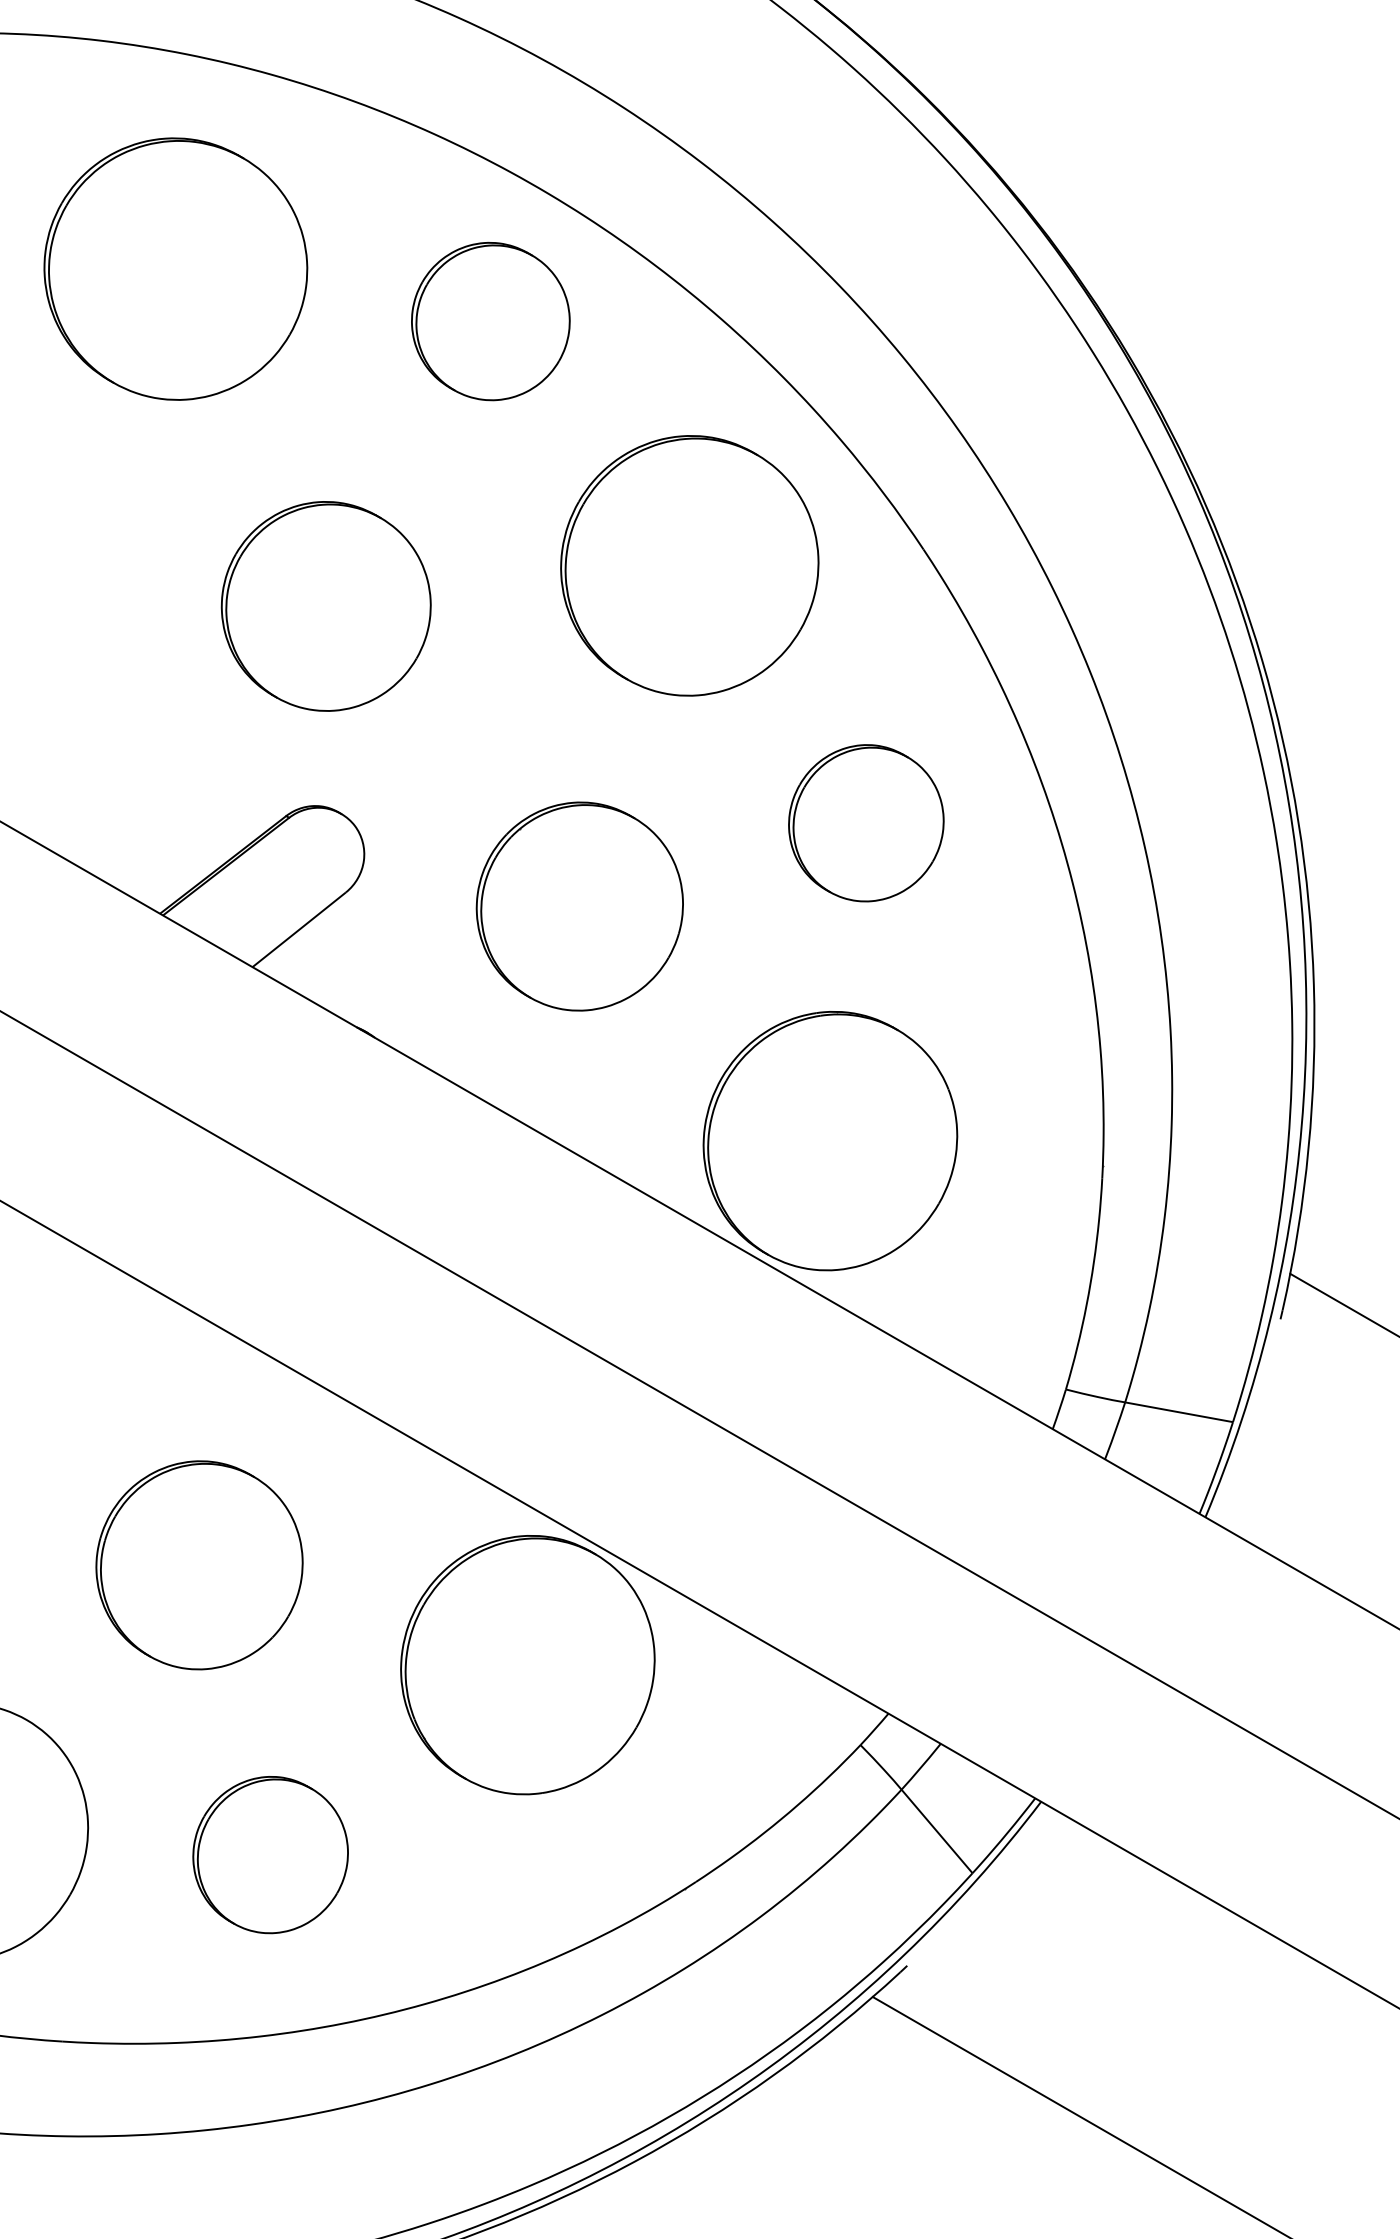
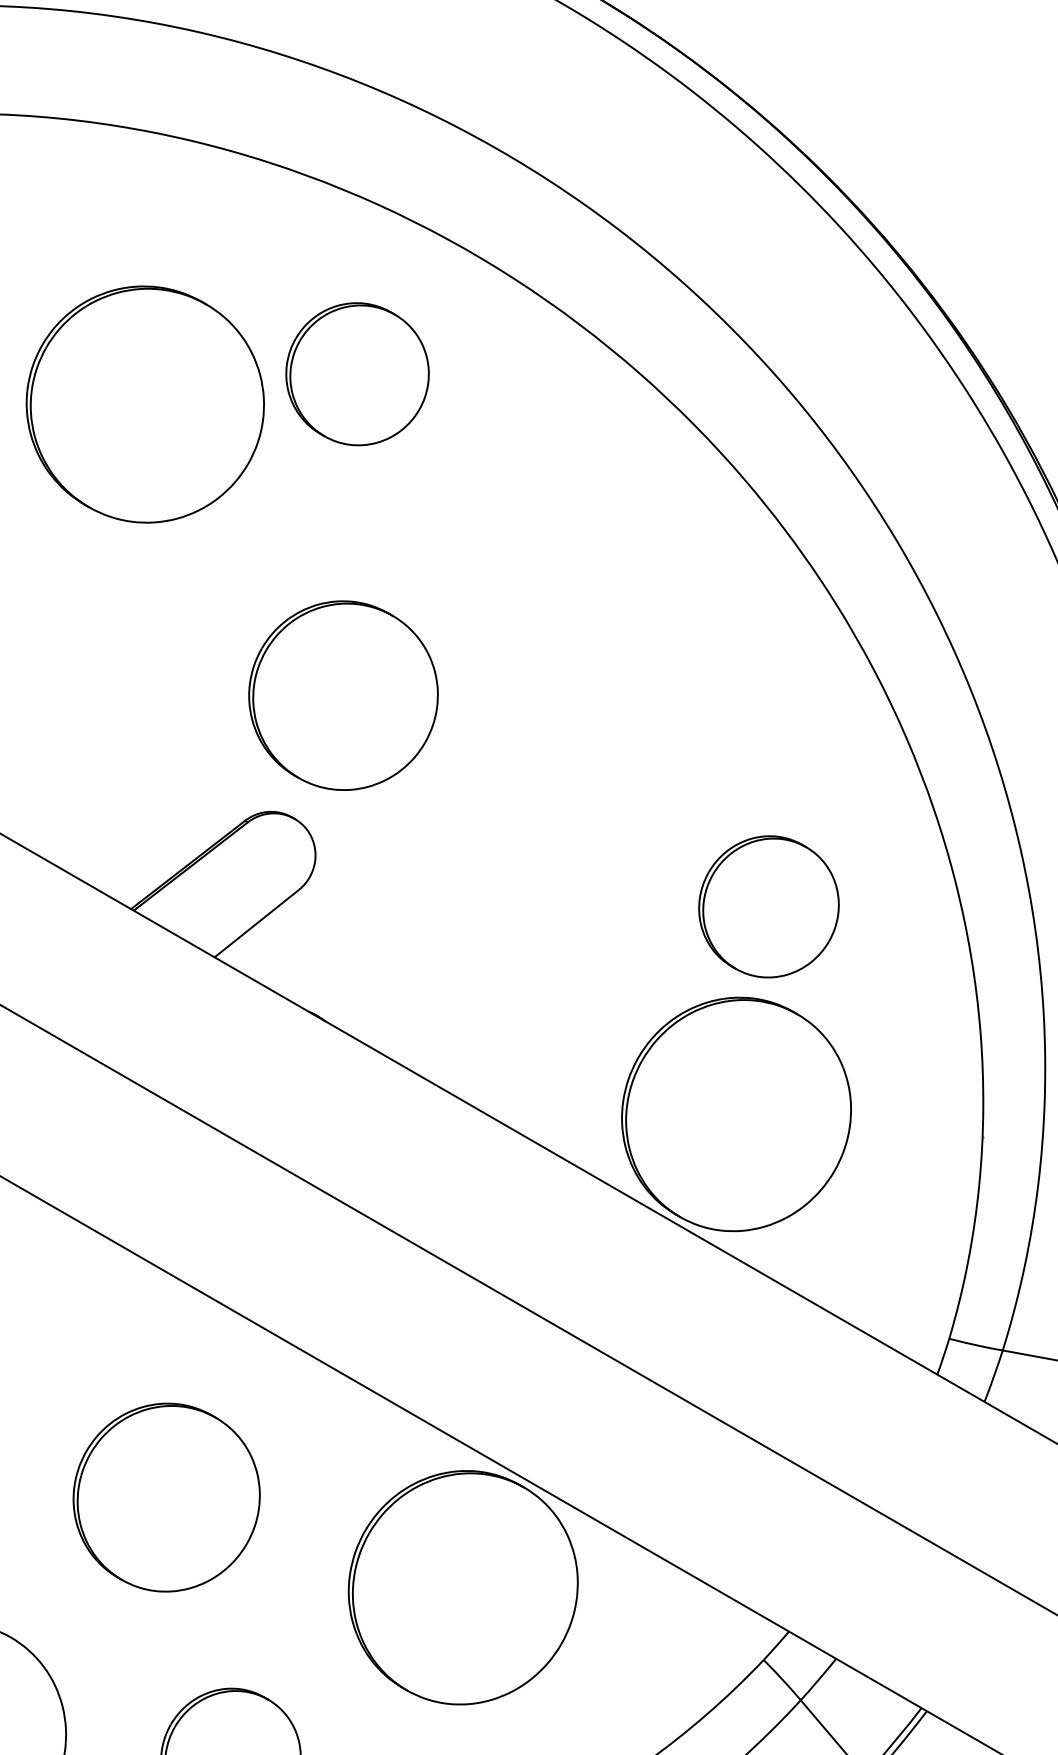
part: (175, 268) -> (145, 403), moved
part: (490, 321) -> (357, 374), moved
part: (689, 565) -> (609, 594), removed
part: (325, 606) -> (342, 695), moved
part: (866, 823) -> (769, 907), moved
part: (579, 906) -> (509, 902), removed

